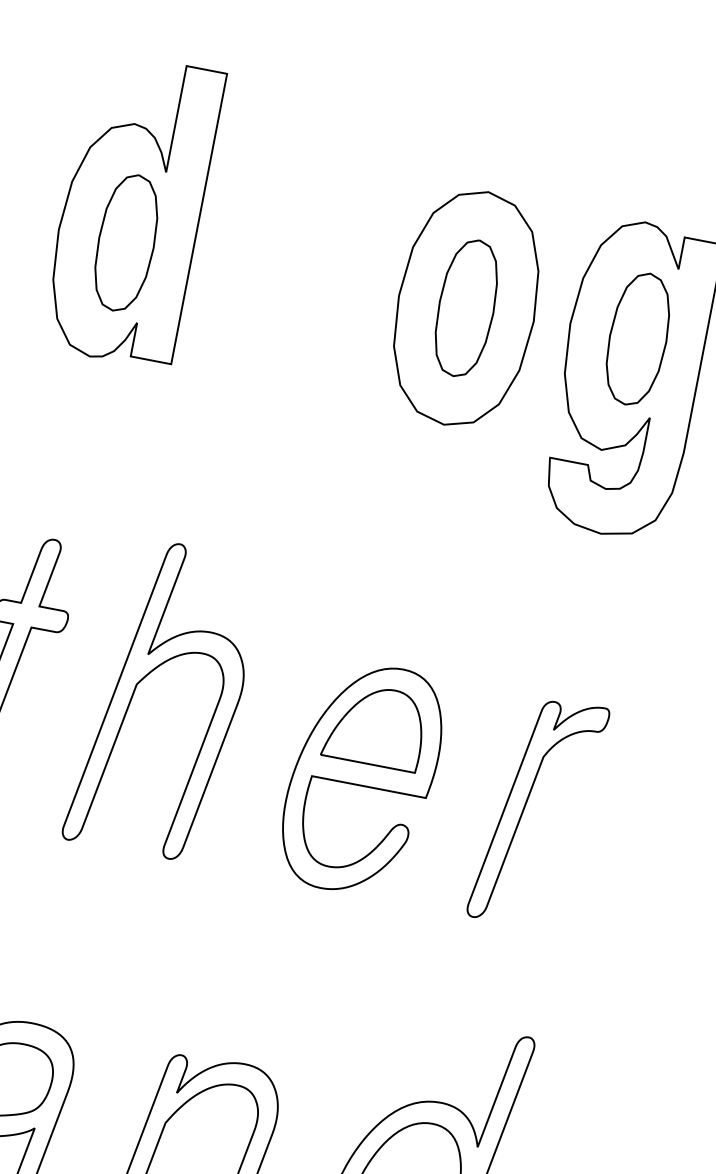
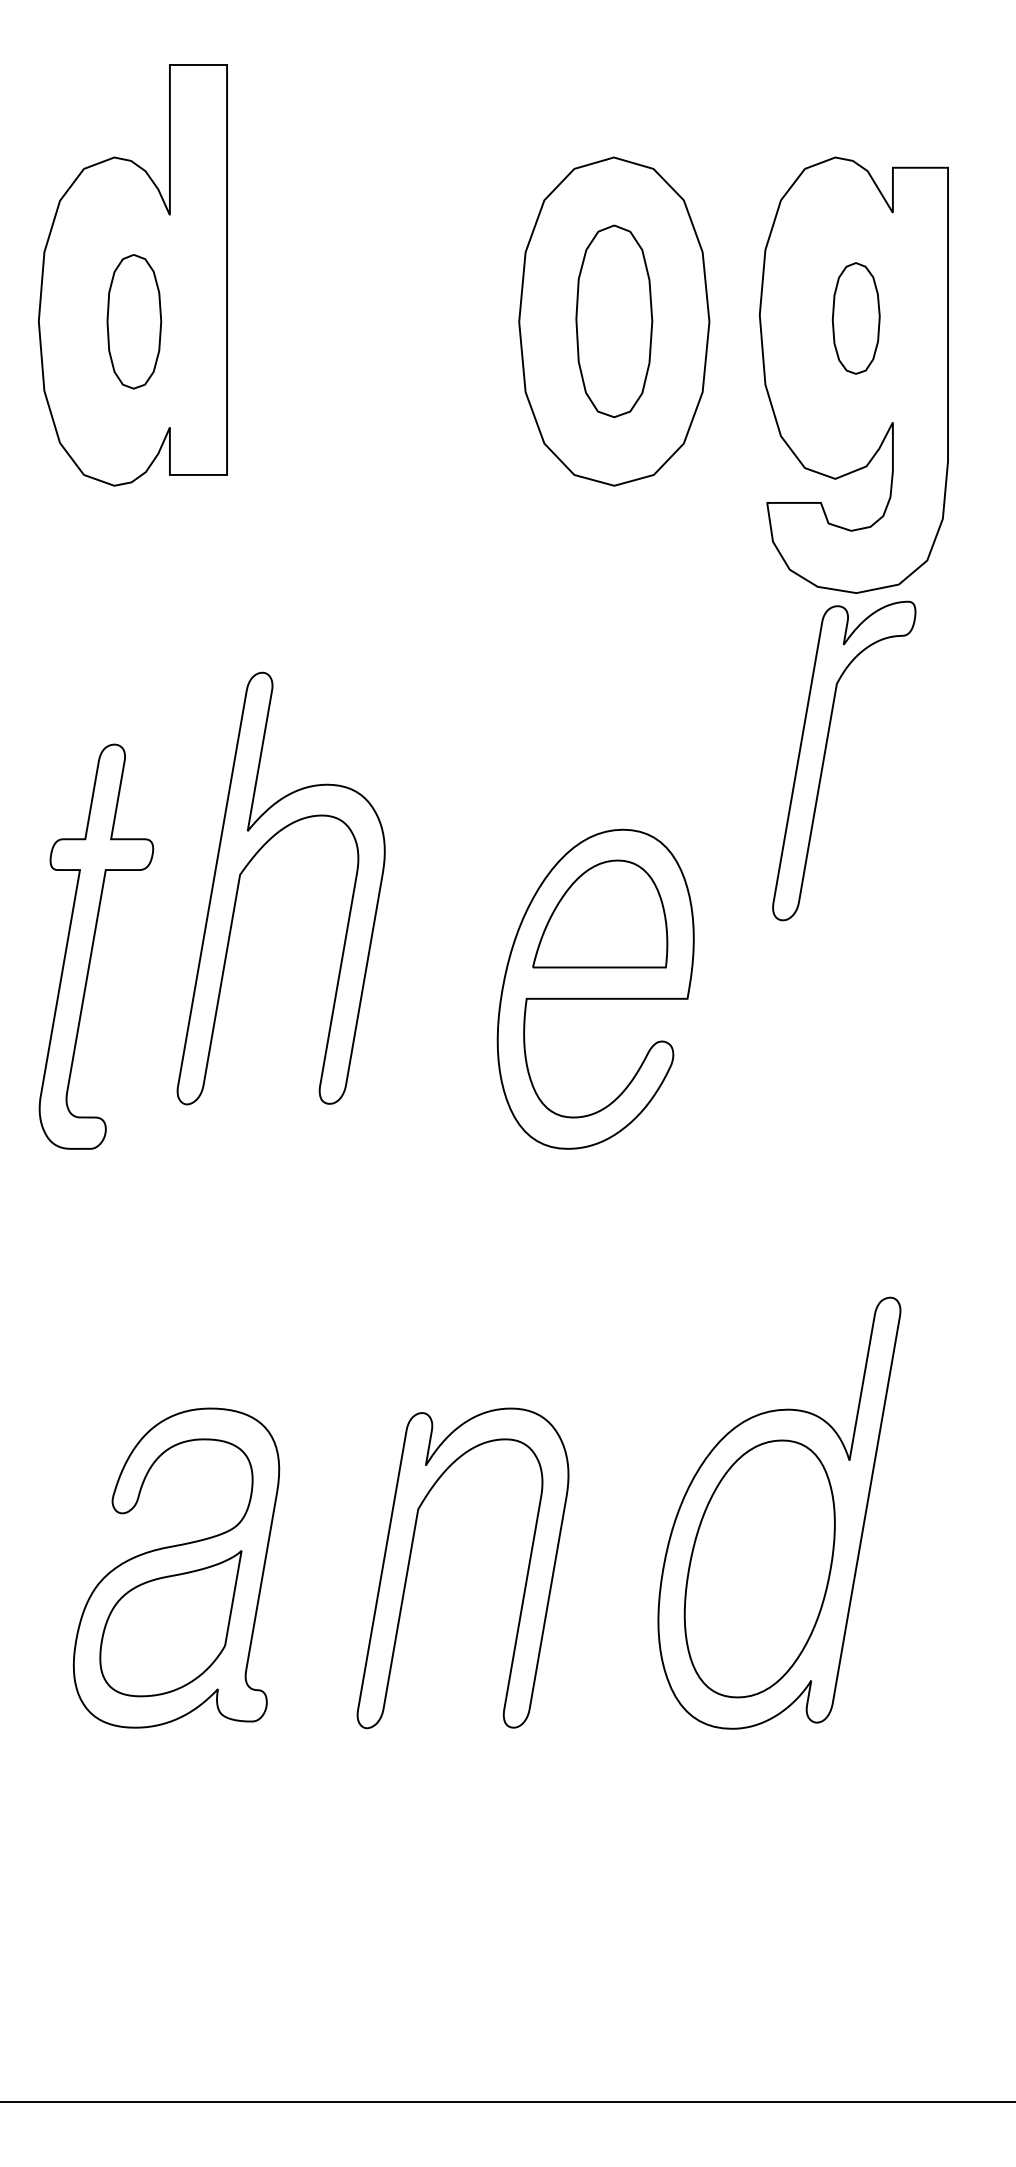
part: (126, 242) -> (134, 321), size x0.7
part: (638, 339) -> (856, 318), size x0.6
part: (144, 678) -> (248, 865), moved
part: (525, 806) -> (825, 756), moved

